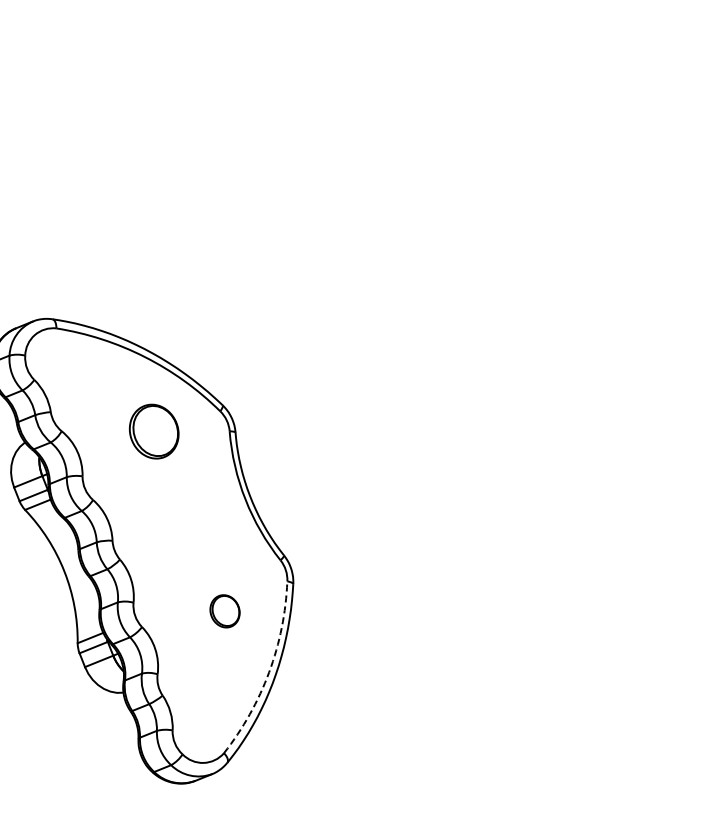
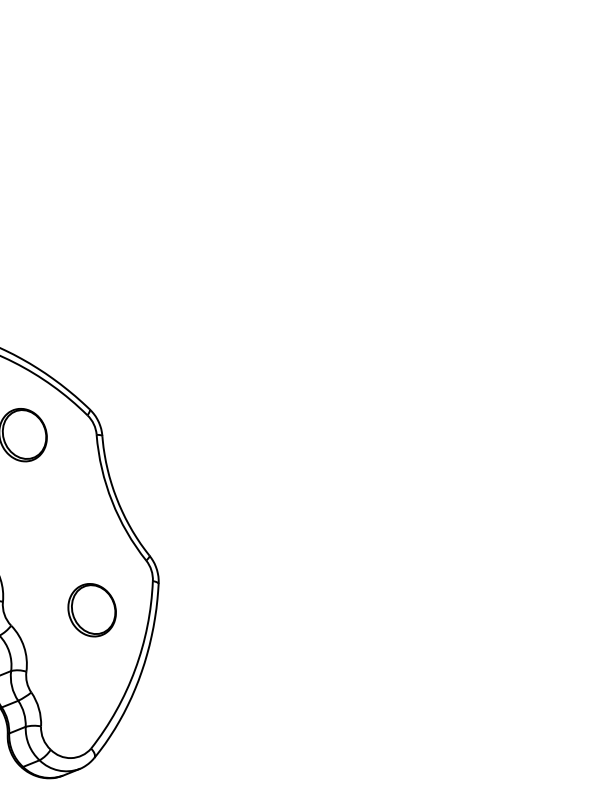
part: (224, 611) -> (91, 610), size x1.67
arc: (269, 672) -> (135, 669), dashed -> solid

